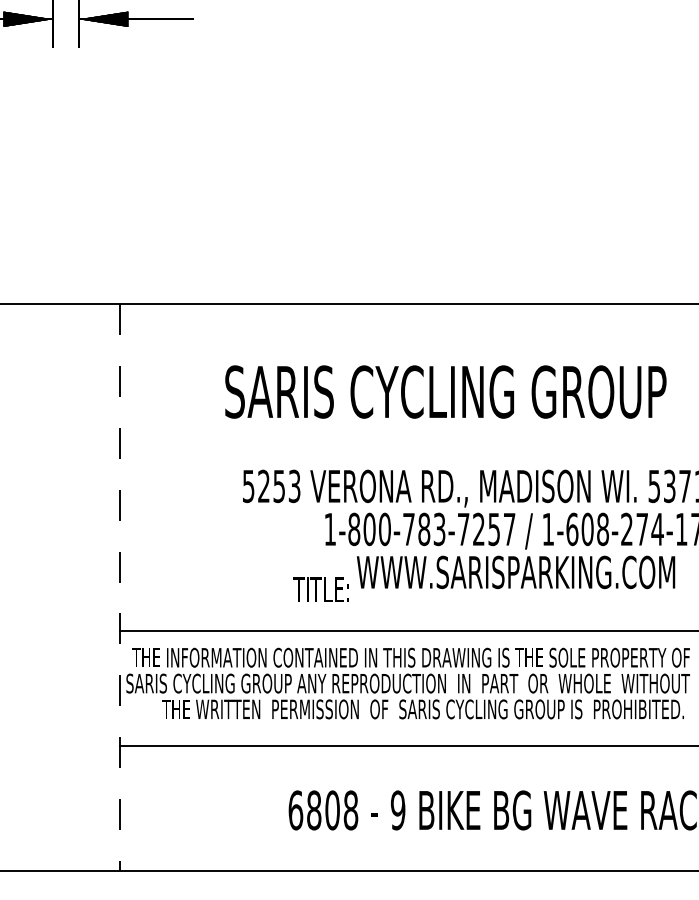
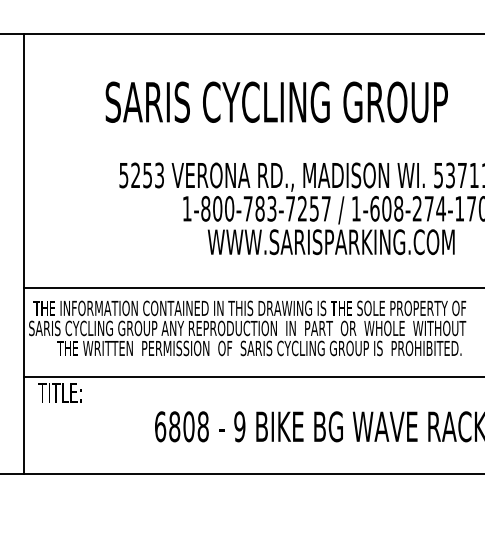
line: (120, 587) -> (24, 253), dashed -> solid
text: (320, 589) -> (59, 392), moved

